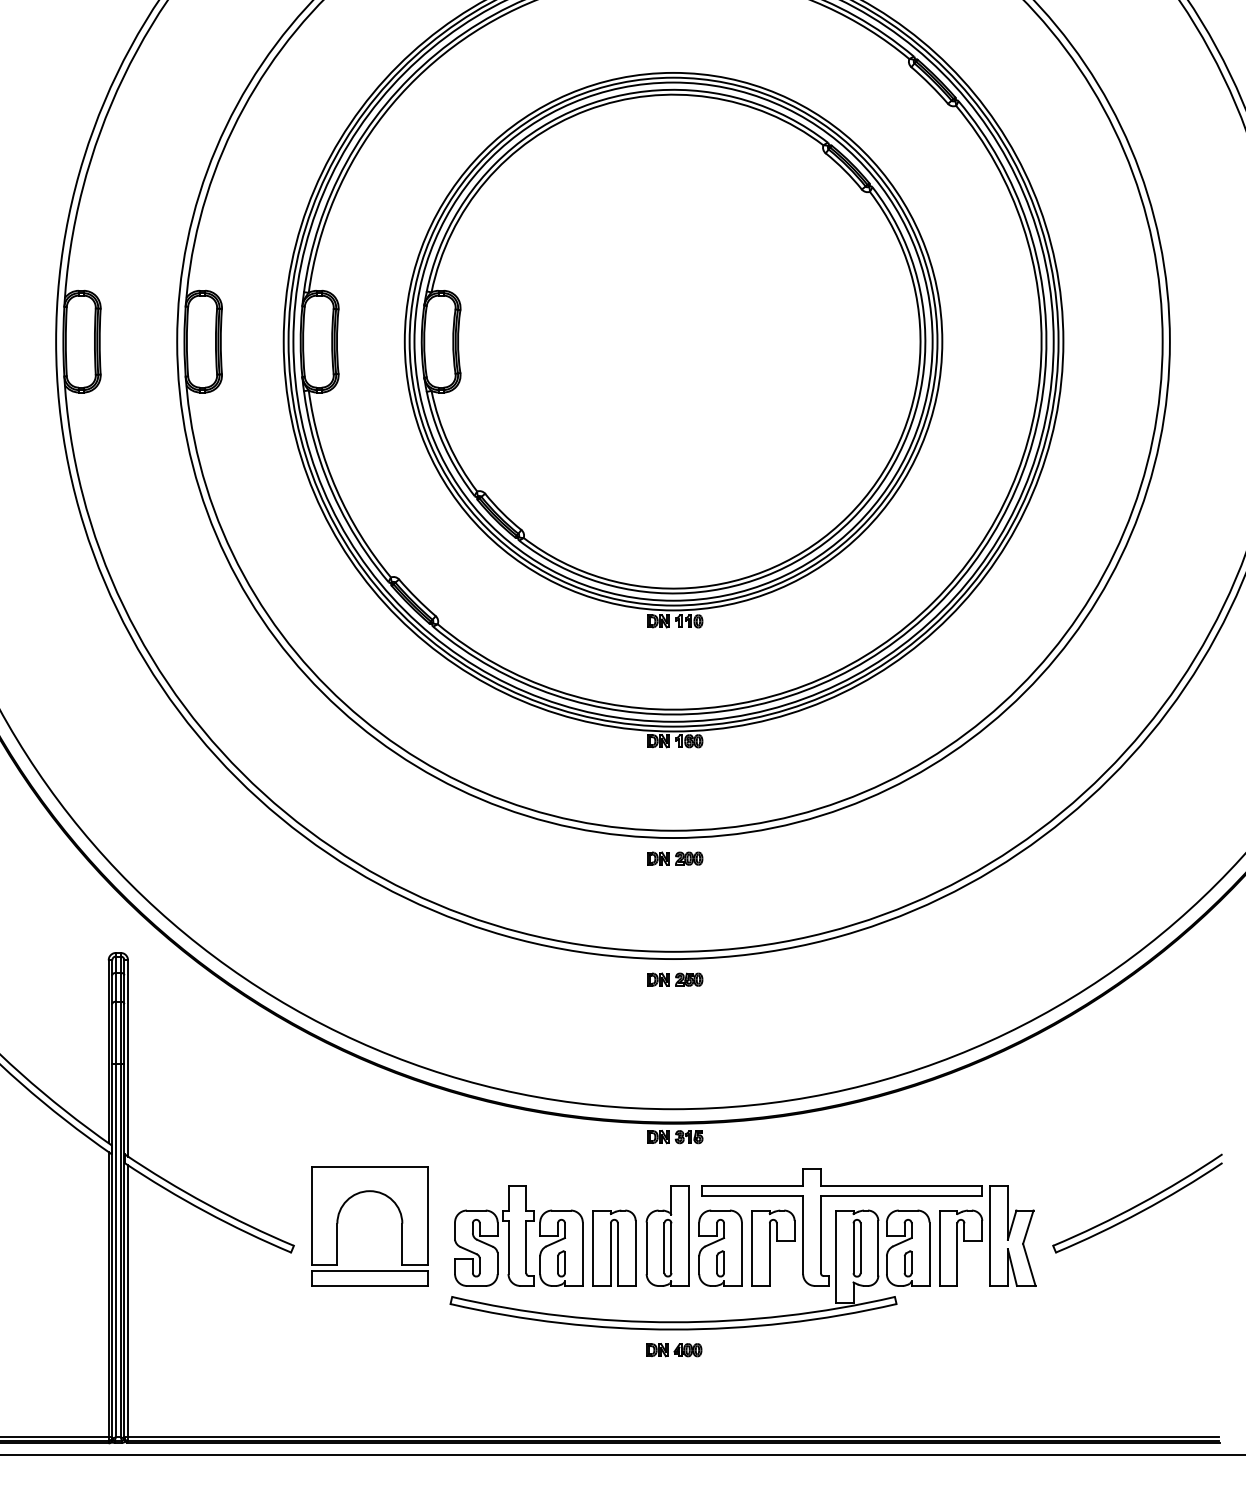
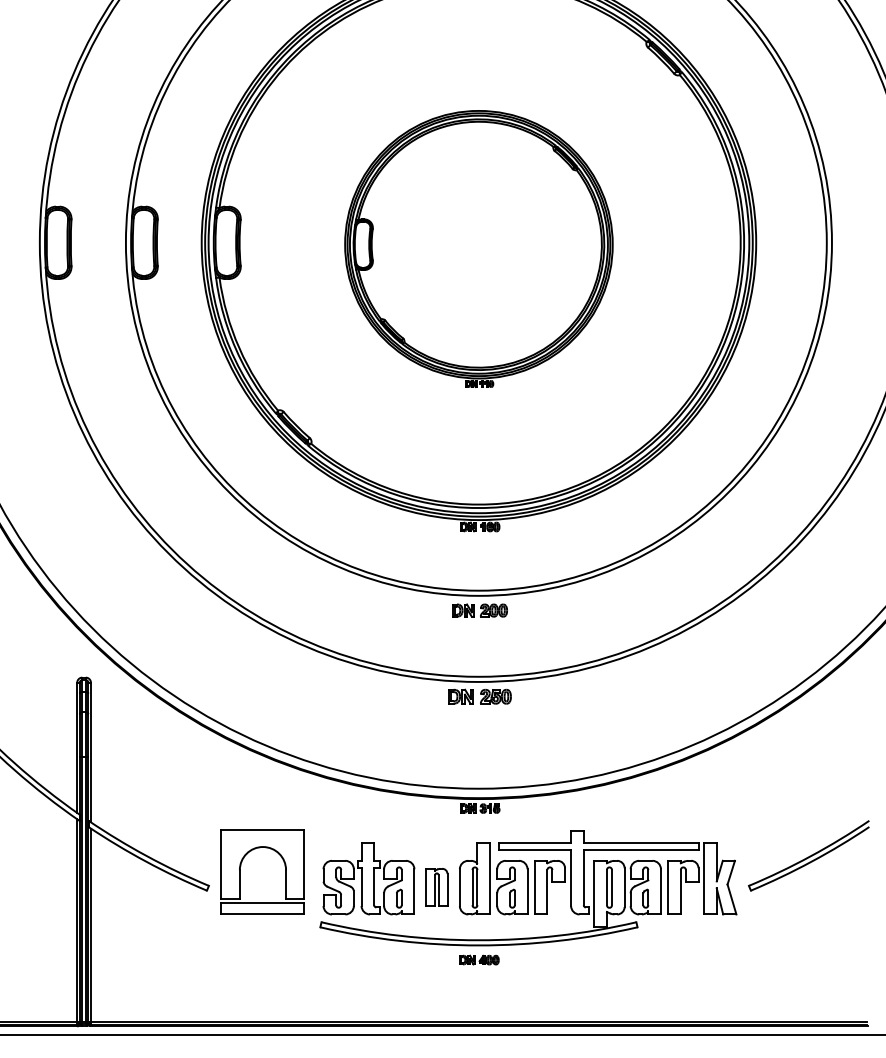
part: (673, 350) -> (478, 249), size x0.7
part: (675, 858) -> (480, 610), size x1.4
part: (675, 979) -> (480, 696), size x1.6
part: (614, 1247) -> (436, 887), size x0.7

